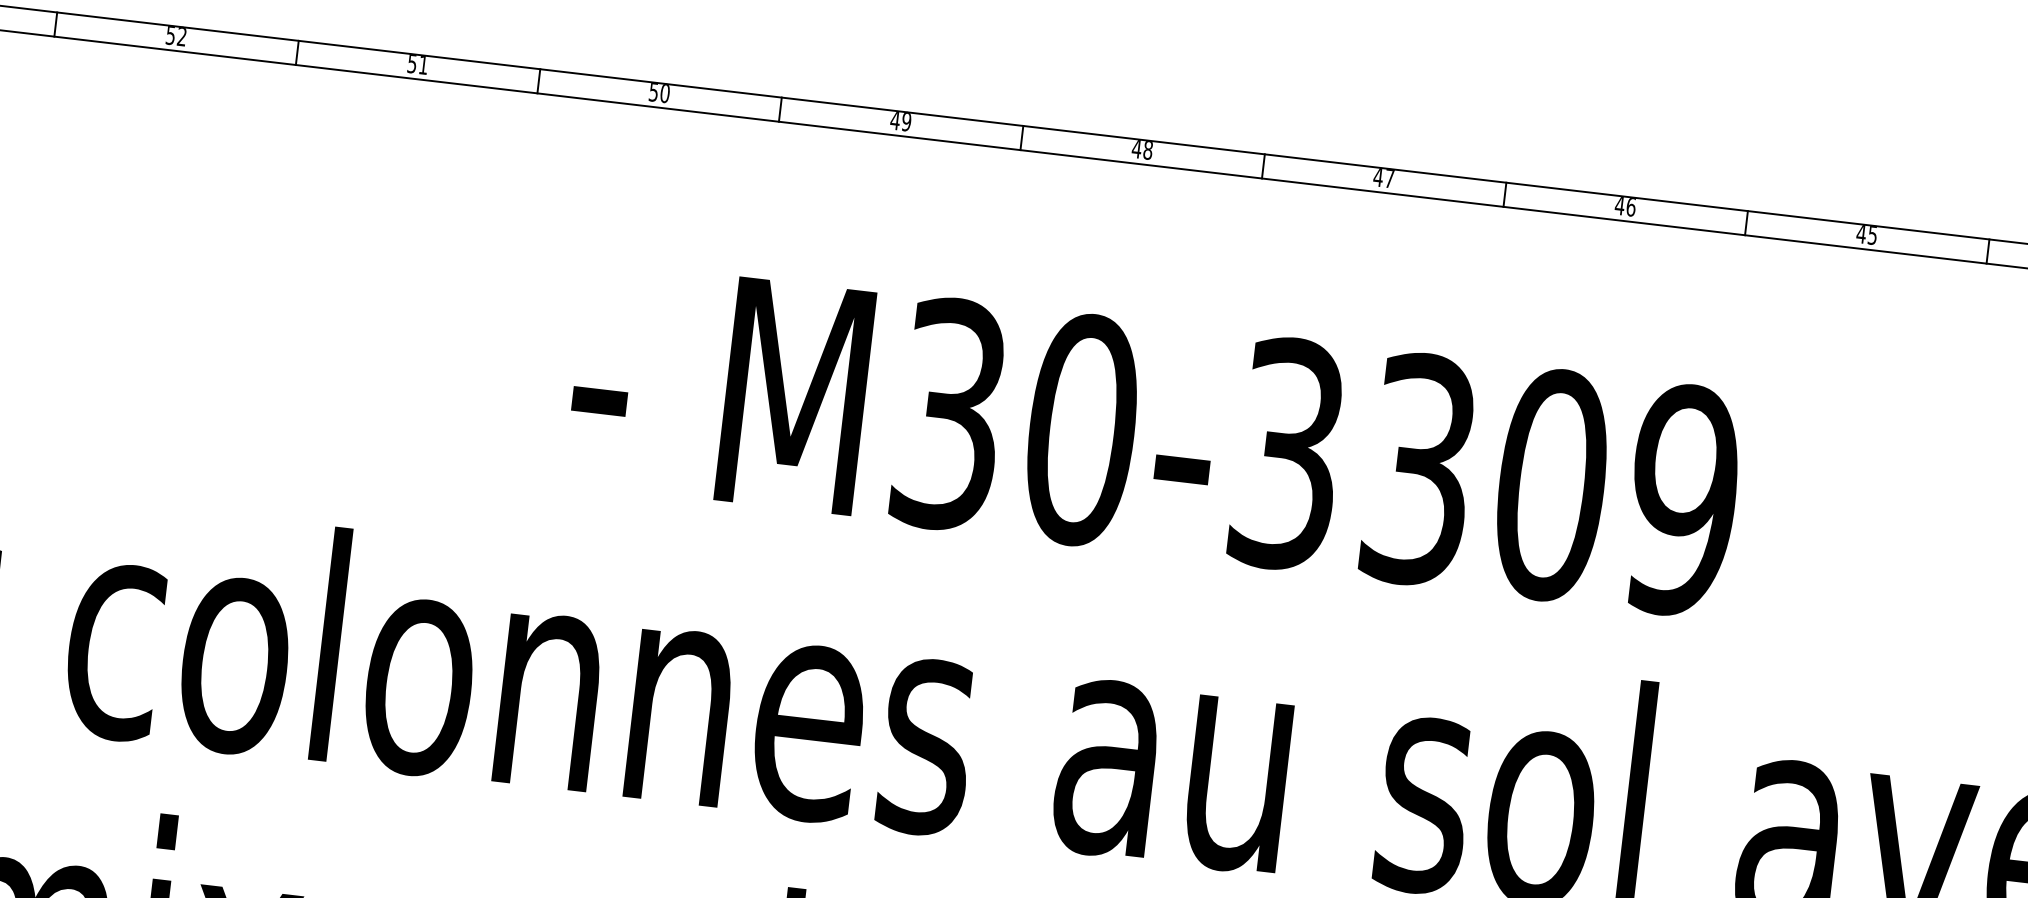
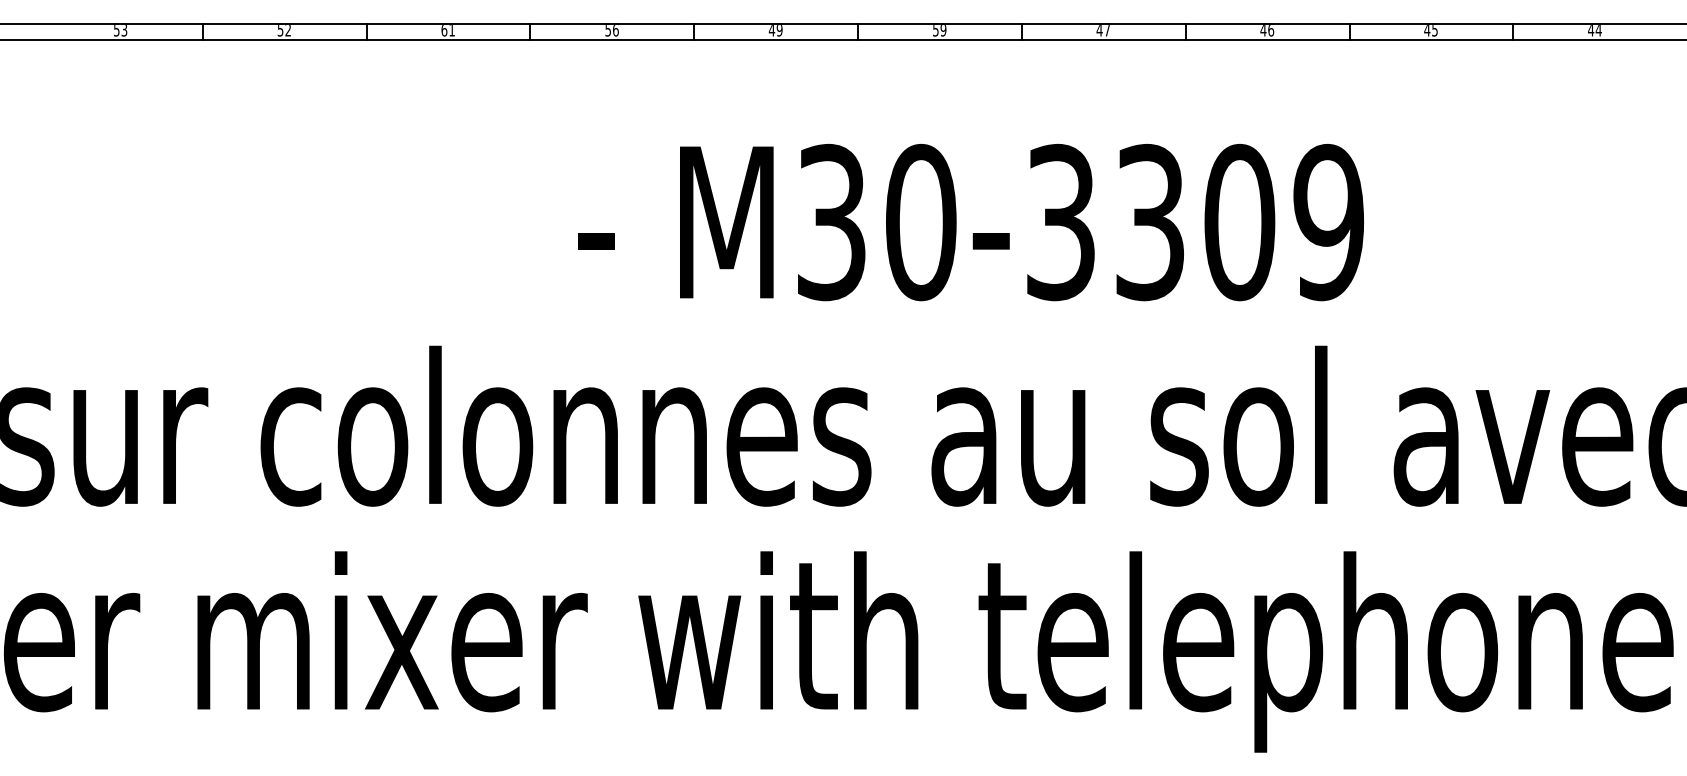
text: (412, 64) -> (444, 30), 51 -> 61
text: (664, 93) -> (615, 30), 50 -> 56
text: (1142, 150) -> (939, 30), 48 -> 59

